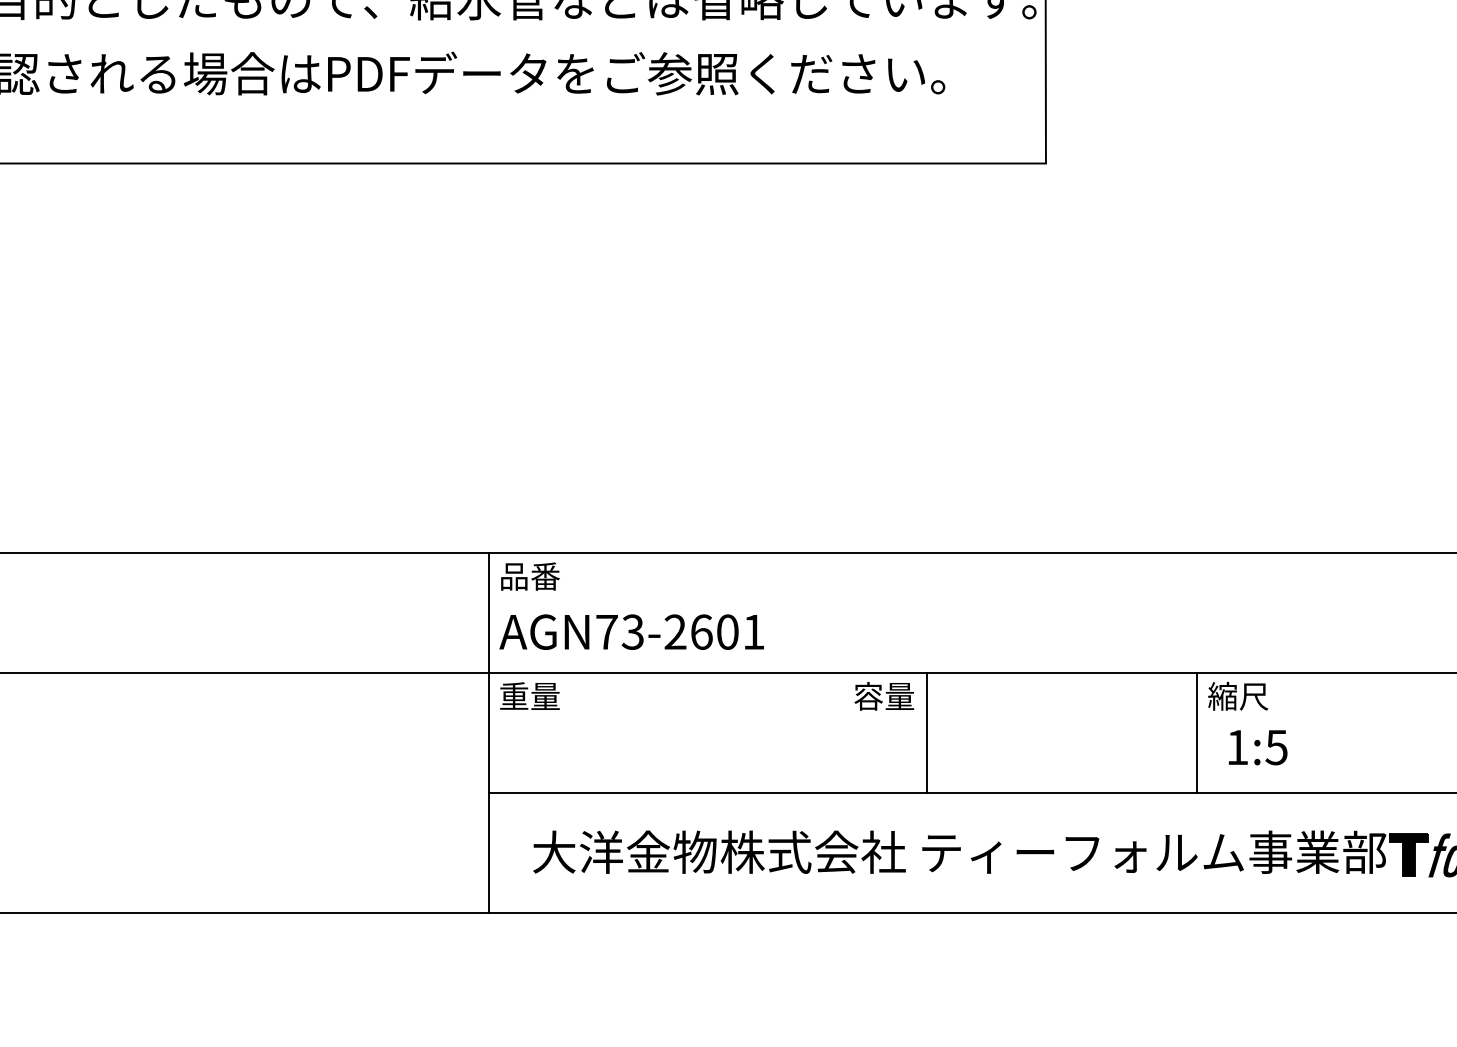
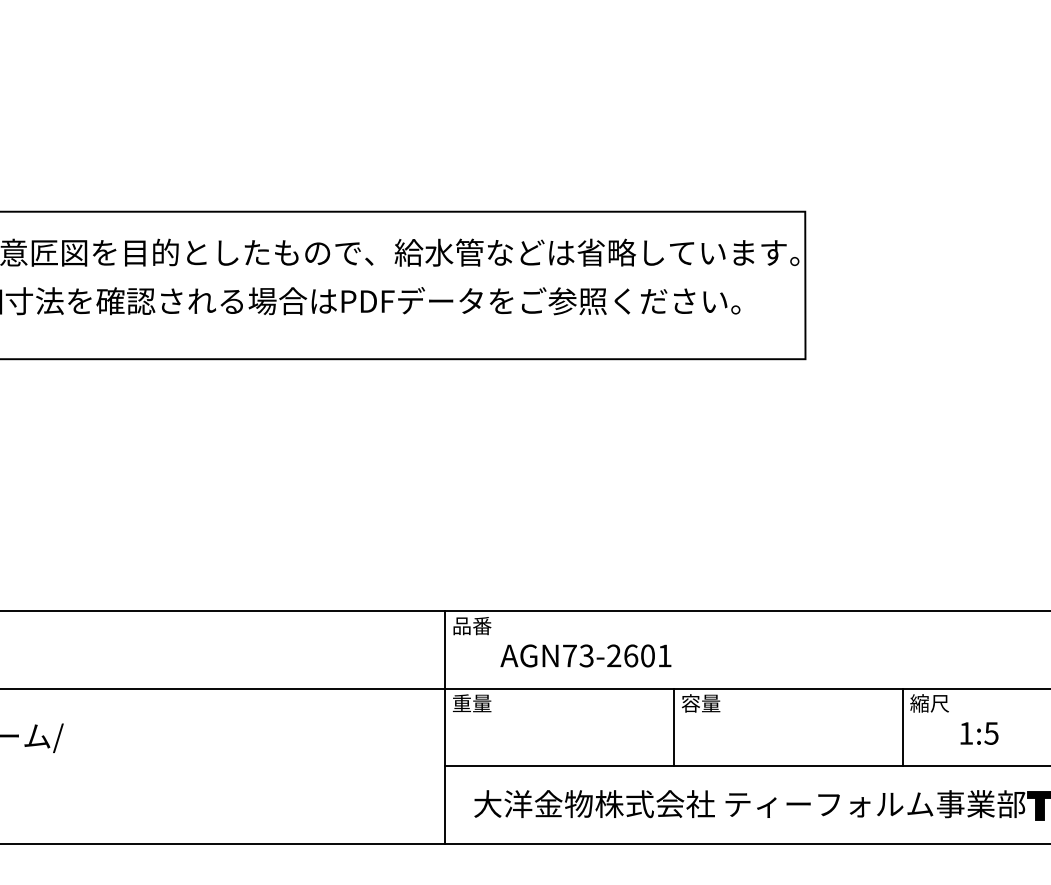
text: (631, 631) -> (585, 655), moved
line: (926, 733) -> (674, 727), moved
text: (1258, 747) -> (979, 733), moved

